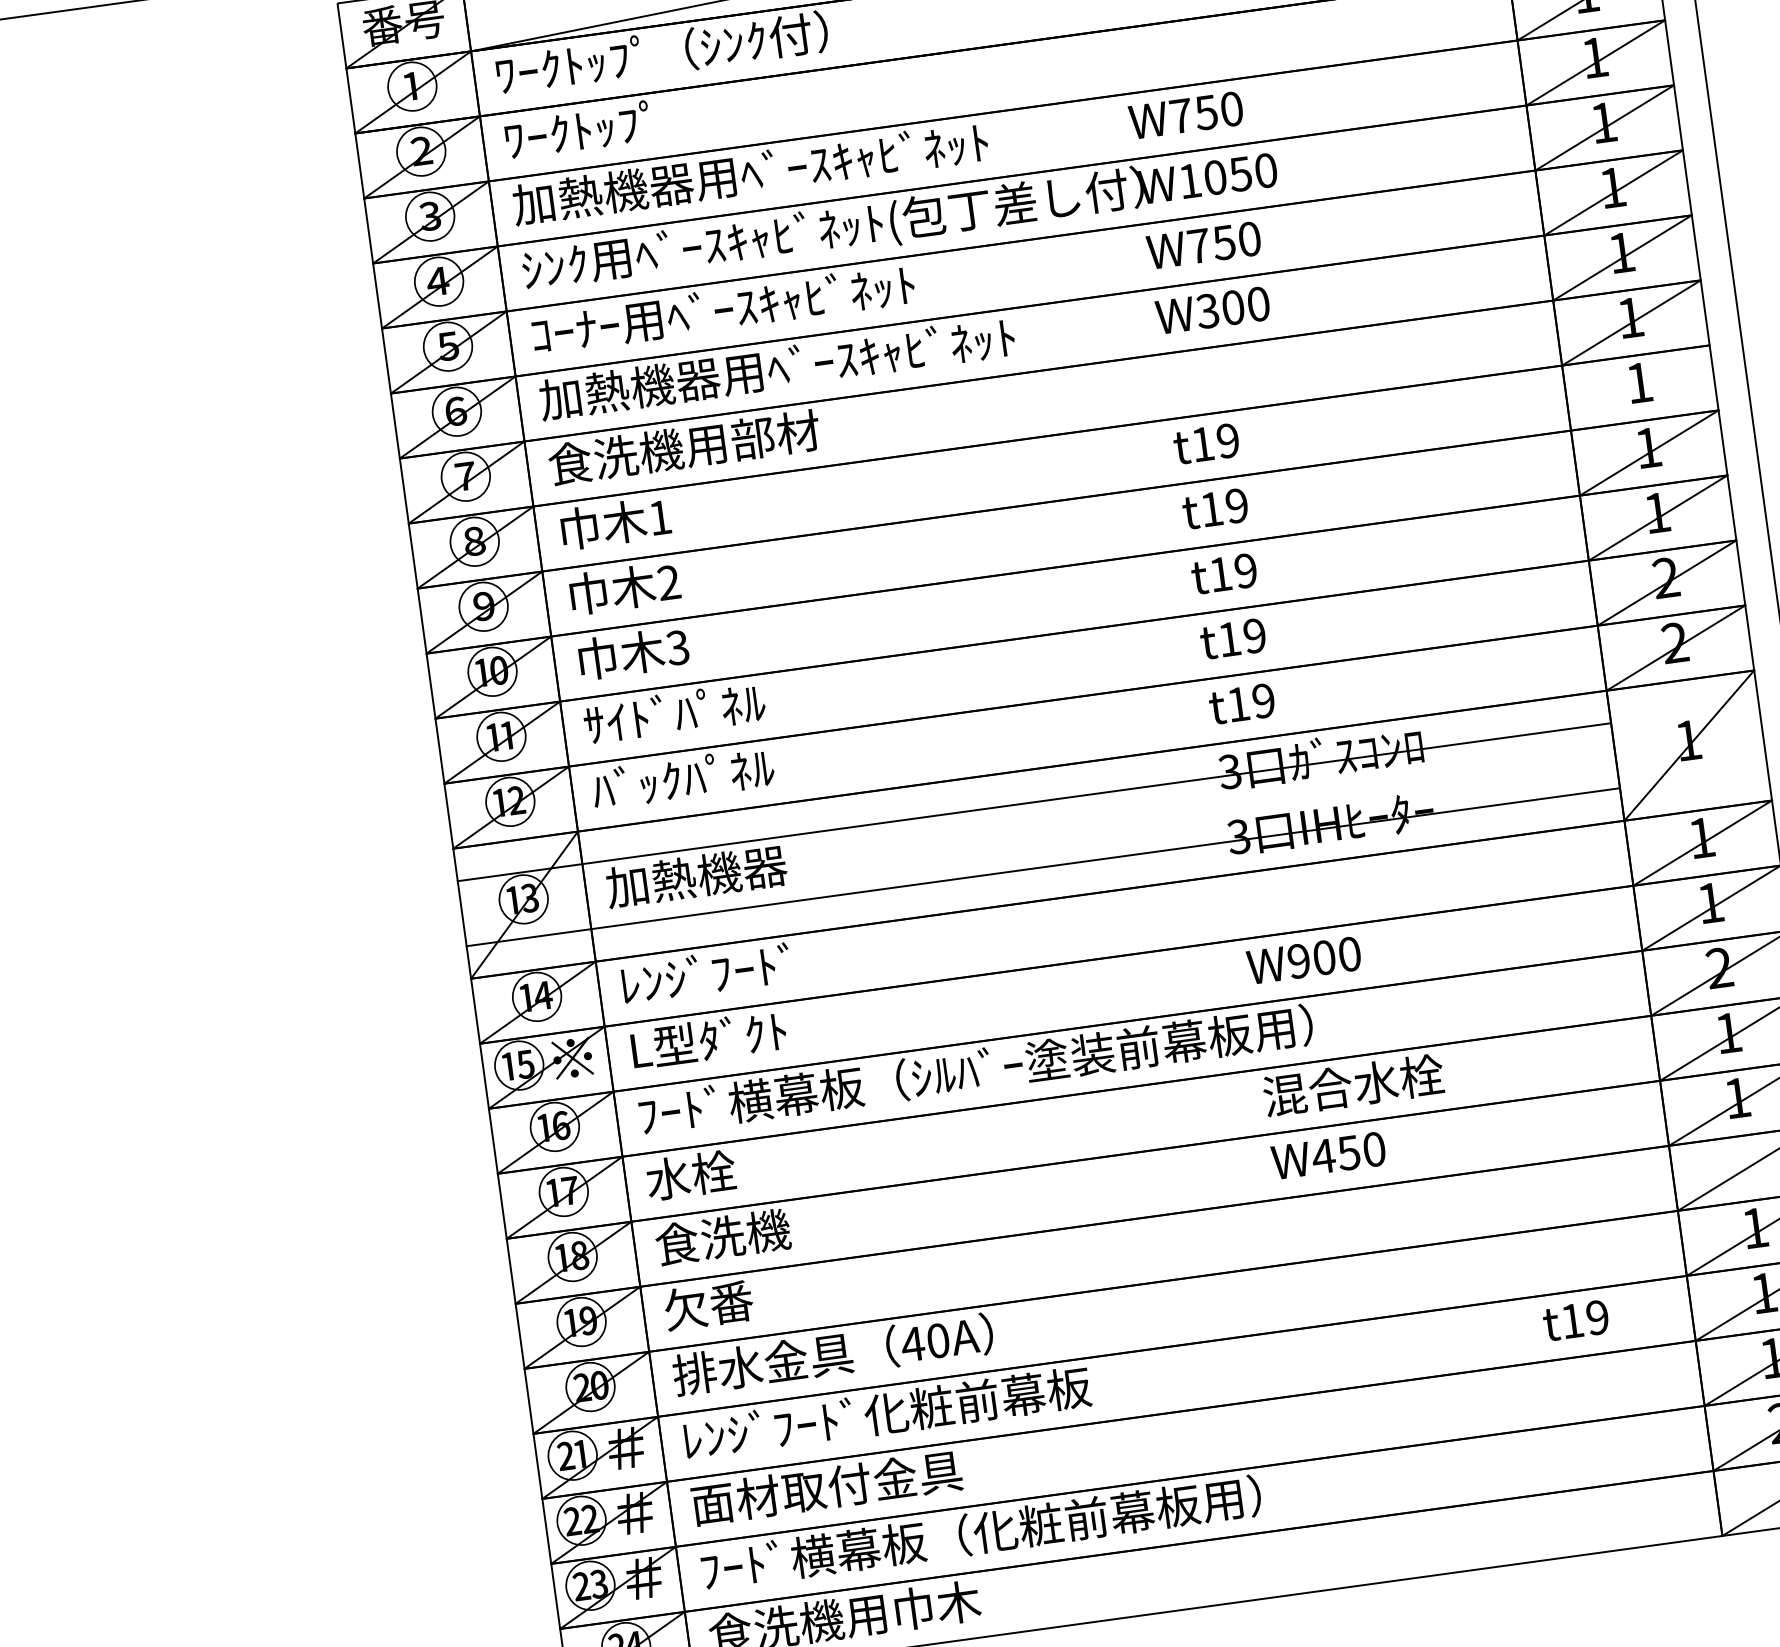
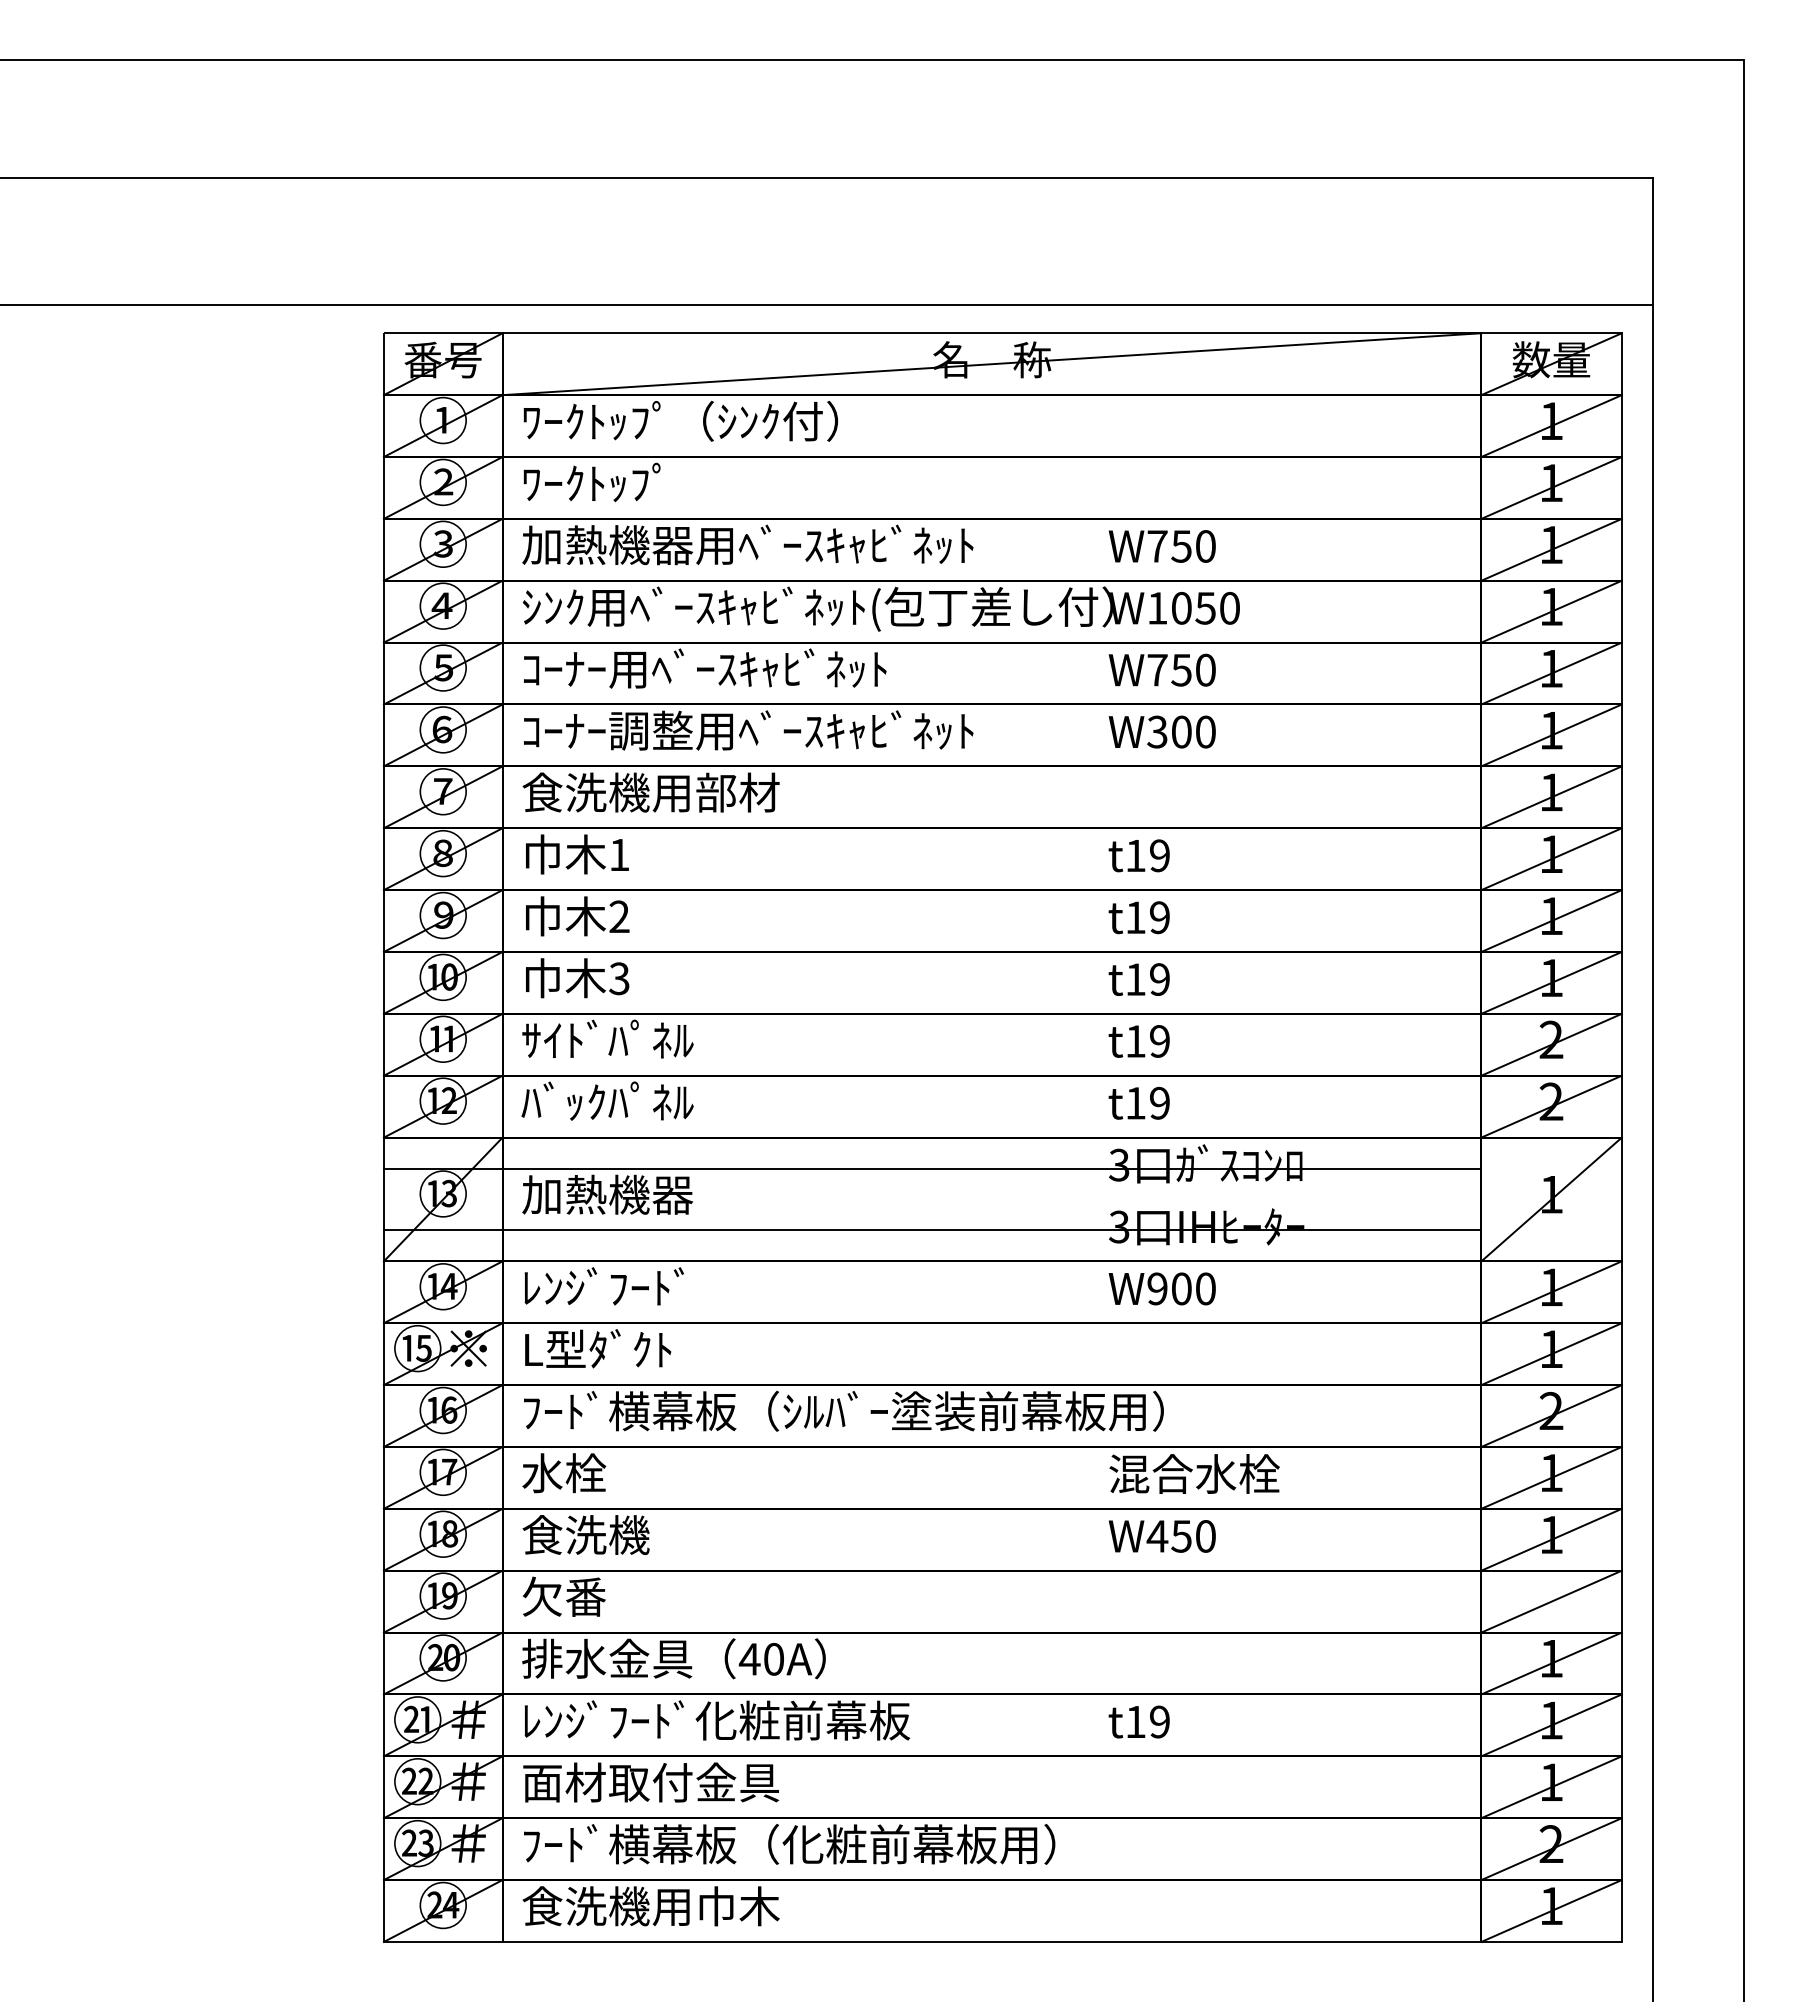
text: (629, 388) -> (607, 730), 加熱機器用ﾍﾞｰｽｷｬﾋﾞﾈｯﾄ -> ｺｰﾅｰ調整用ﾍﾞｰｽｷｬﾋﾞﾈｯﾄ
line: (1640, 388) -> (1551, 859), added
text: (1303, 960) -> (1161, 1288), moved
text: (1575, 1320) -> (1138, 1721), moved

